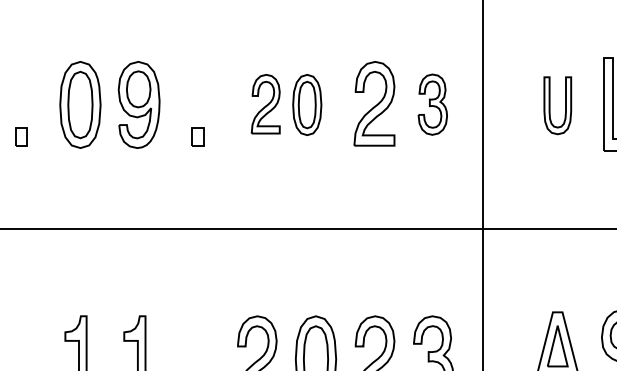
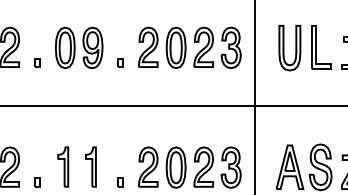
part: (286, 104) -> (162, 47), size x1.43
part: (431, 104) -> (230, 47), size x1.43
part: (556, 106) -> (289, 48), size x1.67

